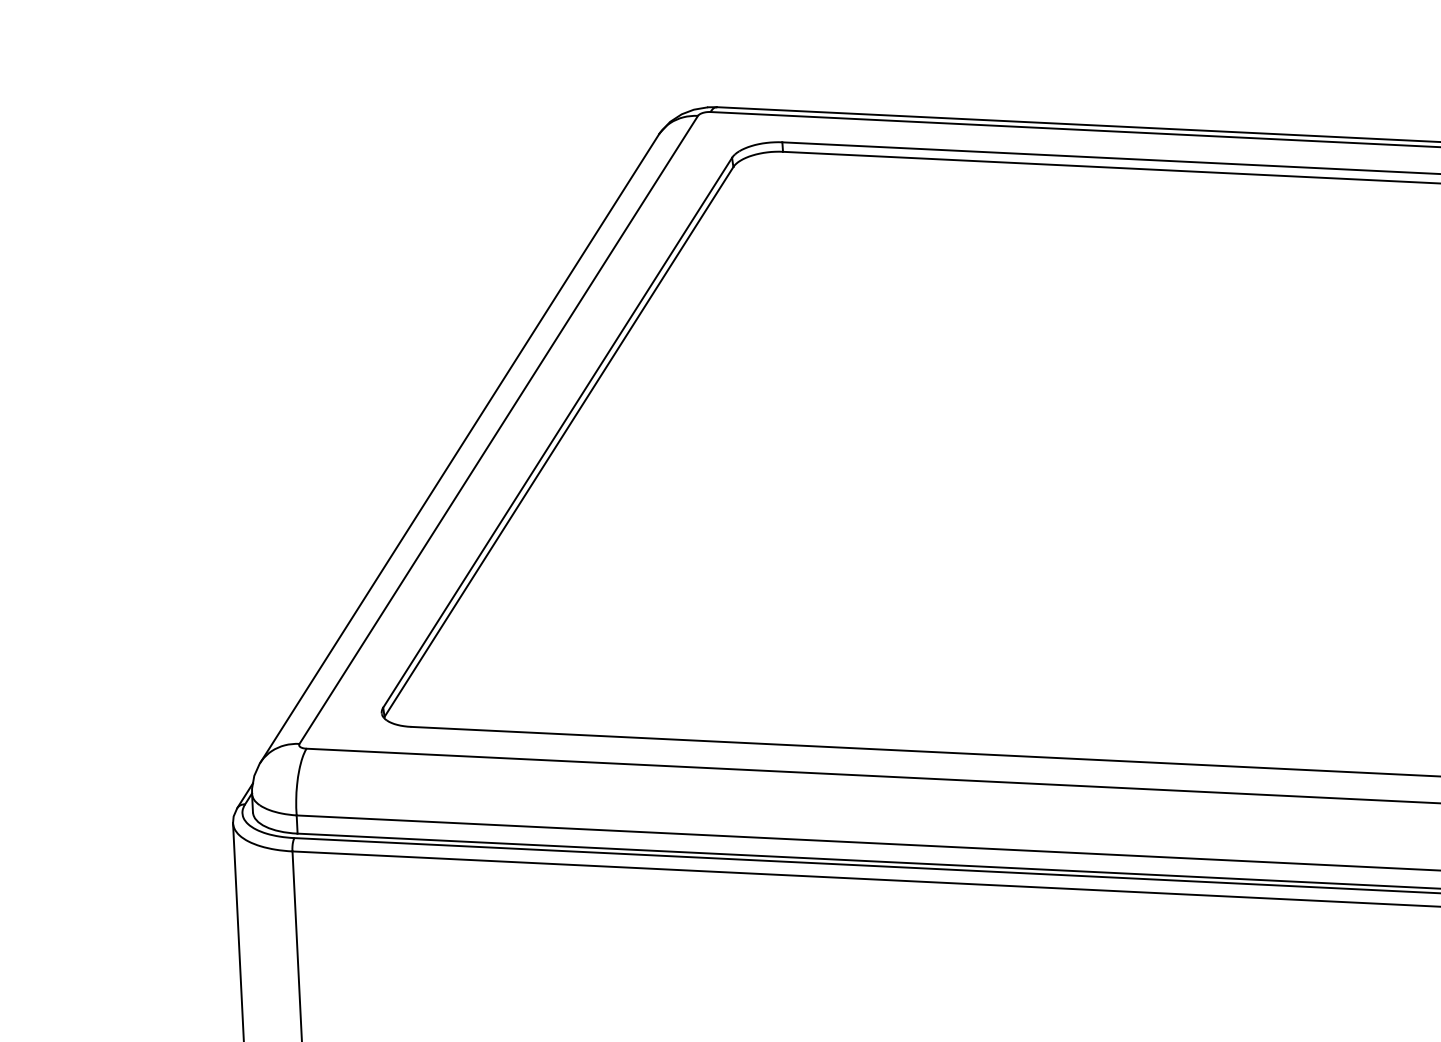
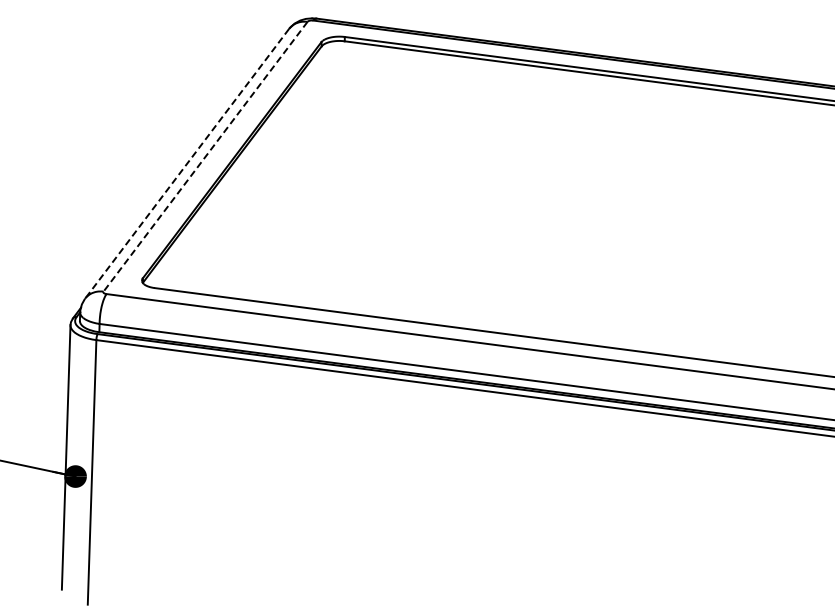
line: (498, 431) -> (205, 157), solid -> dashed
line: (458, 450) -> (186, 164), solid -> dashed

